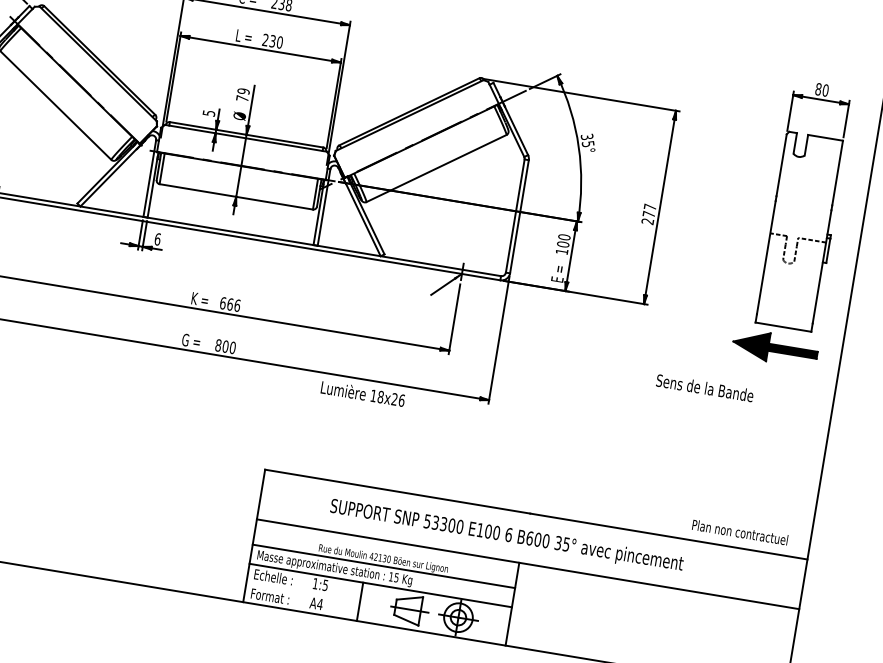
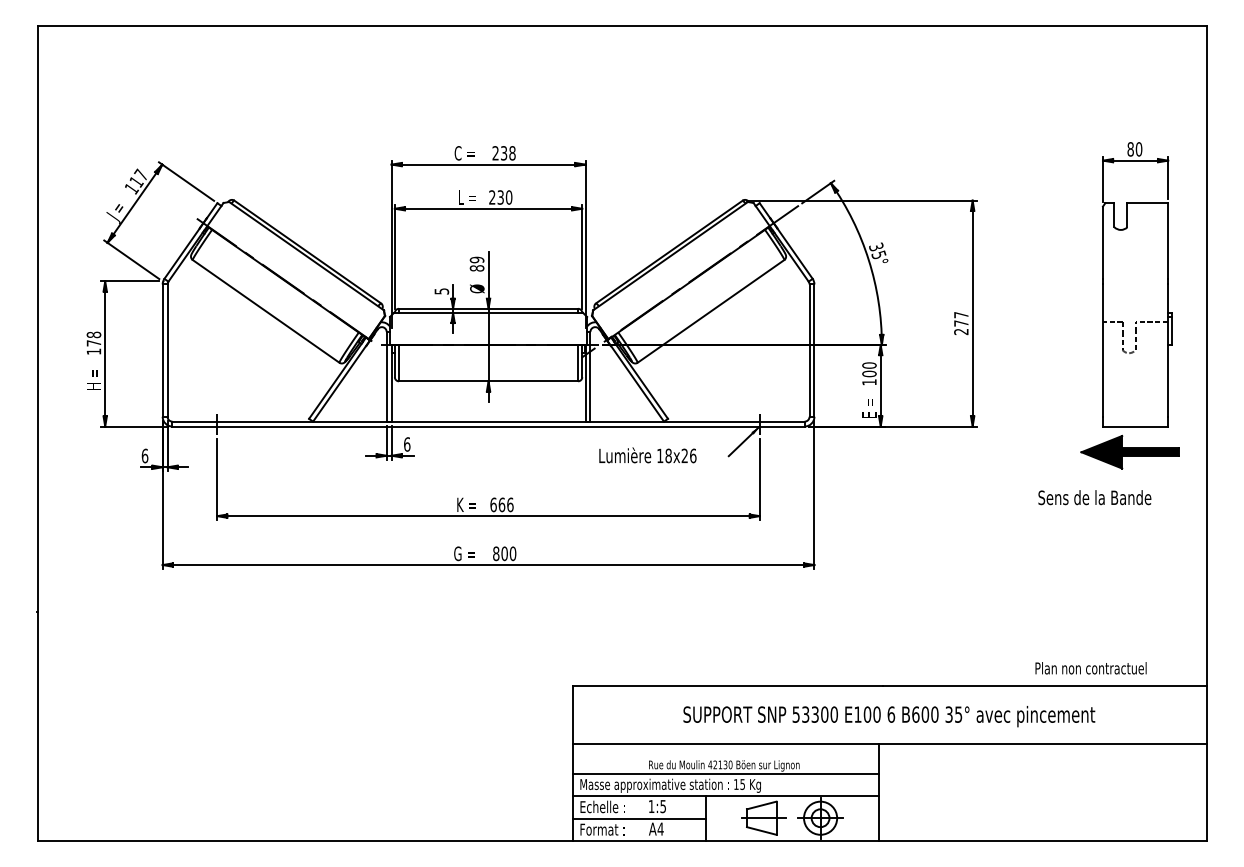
text: (241, 98) -> (476, 268), 79 -> 89
text: (704, 387) -> (1094, 497), moved
text: (362, 393) -> (647, 455), moved
text: (739, 532) -> (1090, 668), moved
text: (507, 536) -> (889, 716), moved
line: (302, 592) -> (638, 818), added

